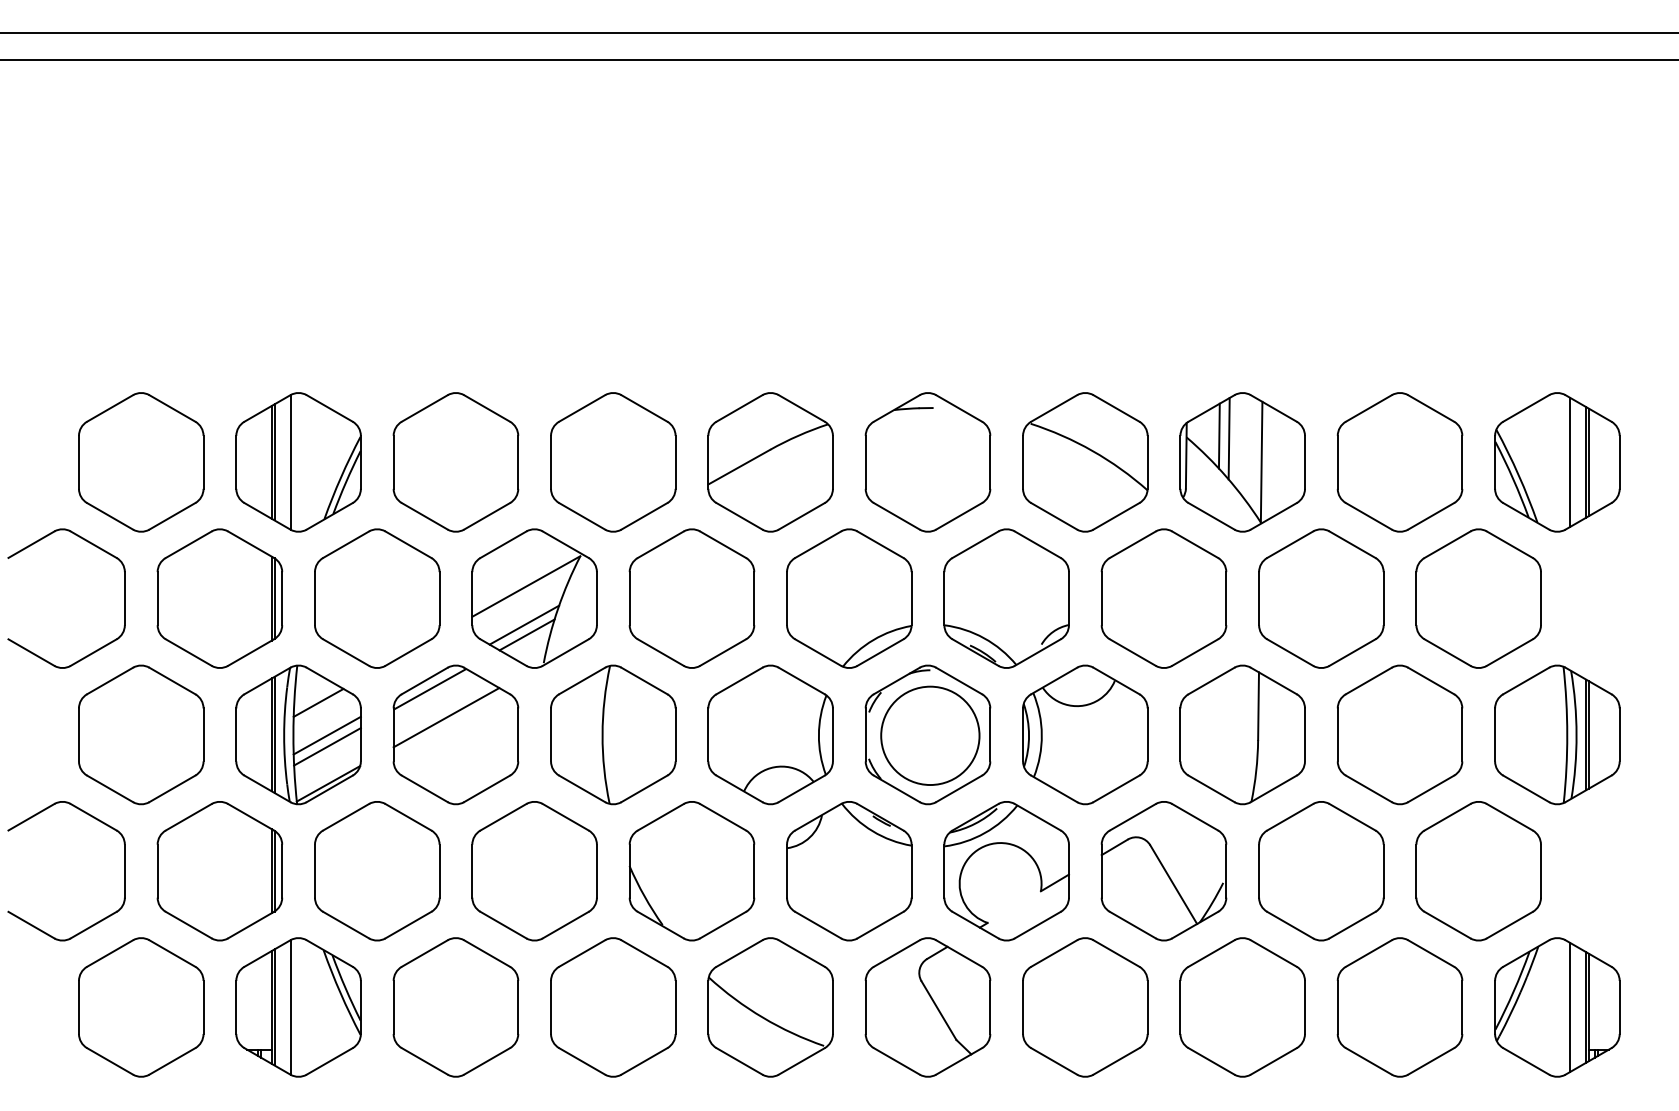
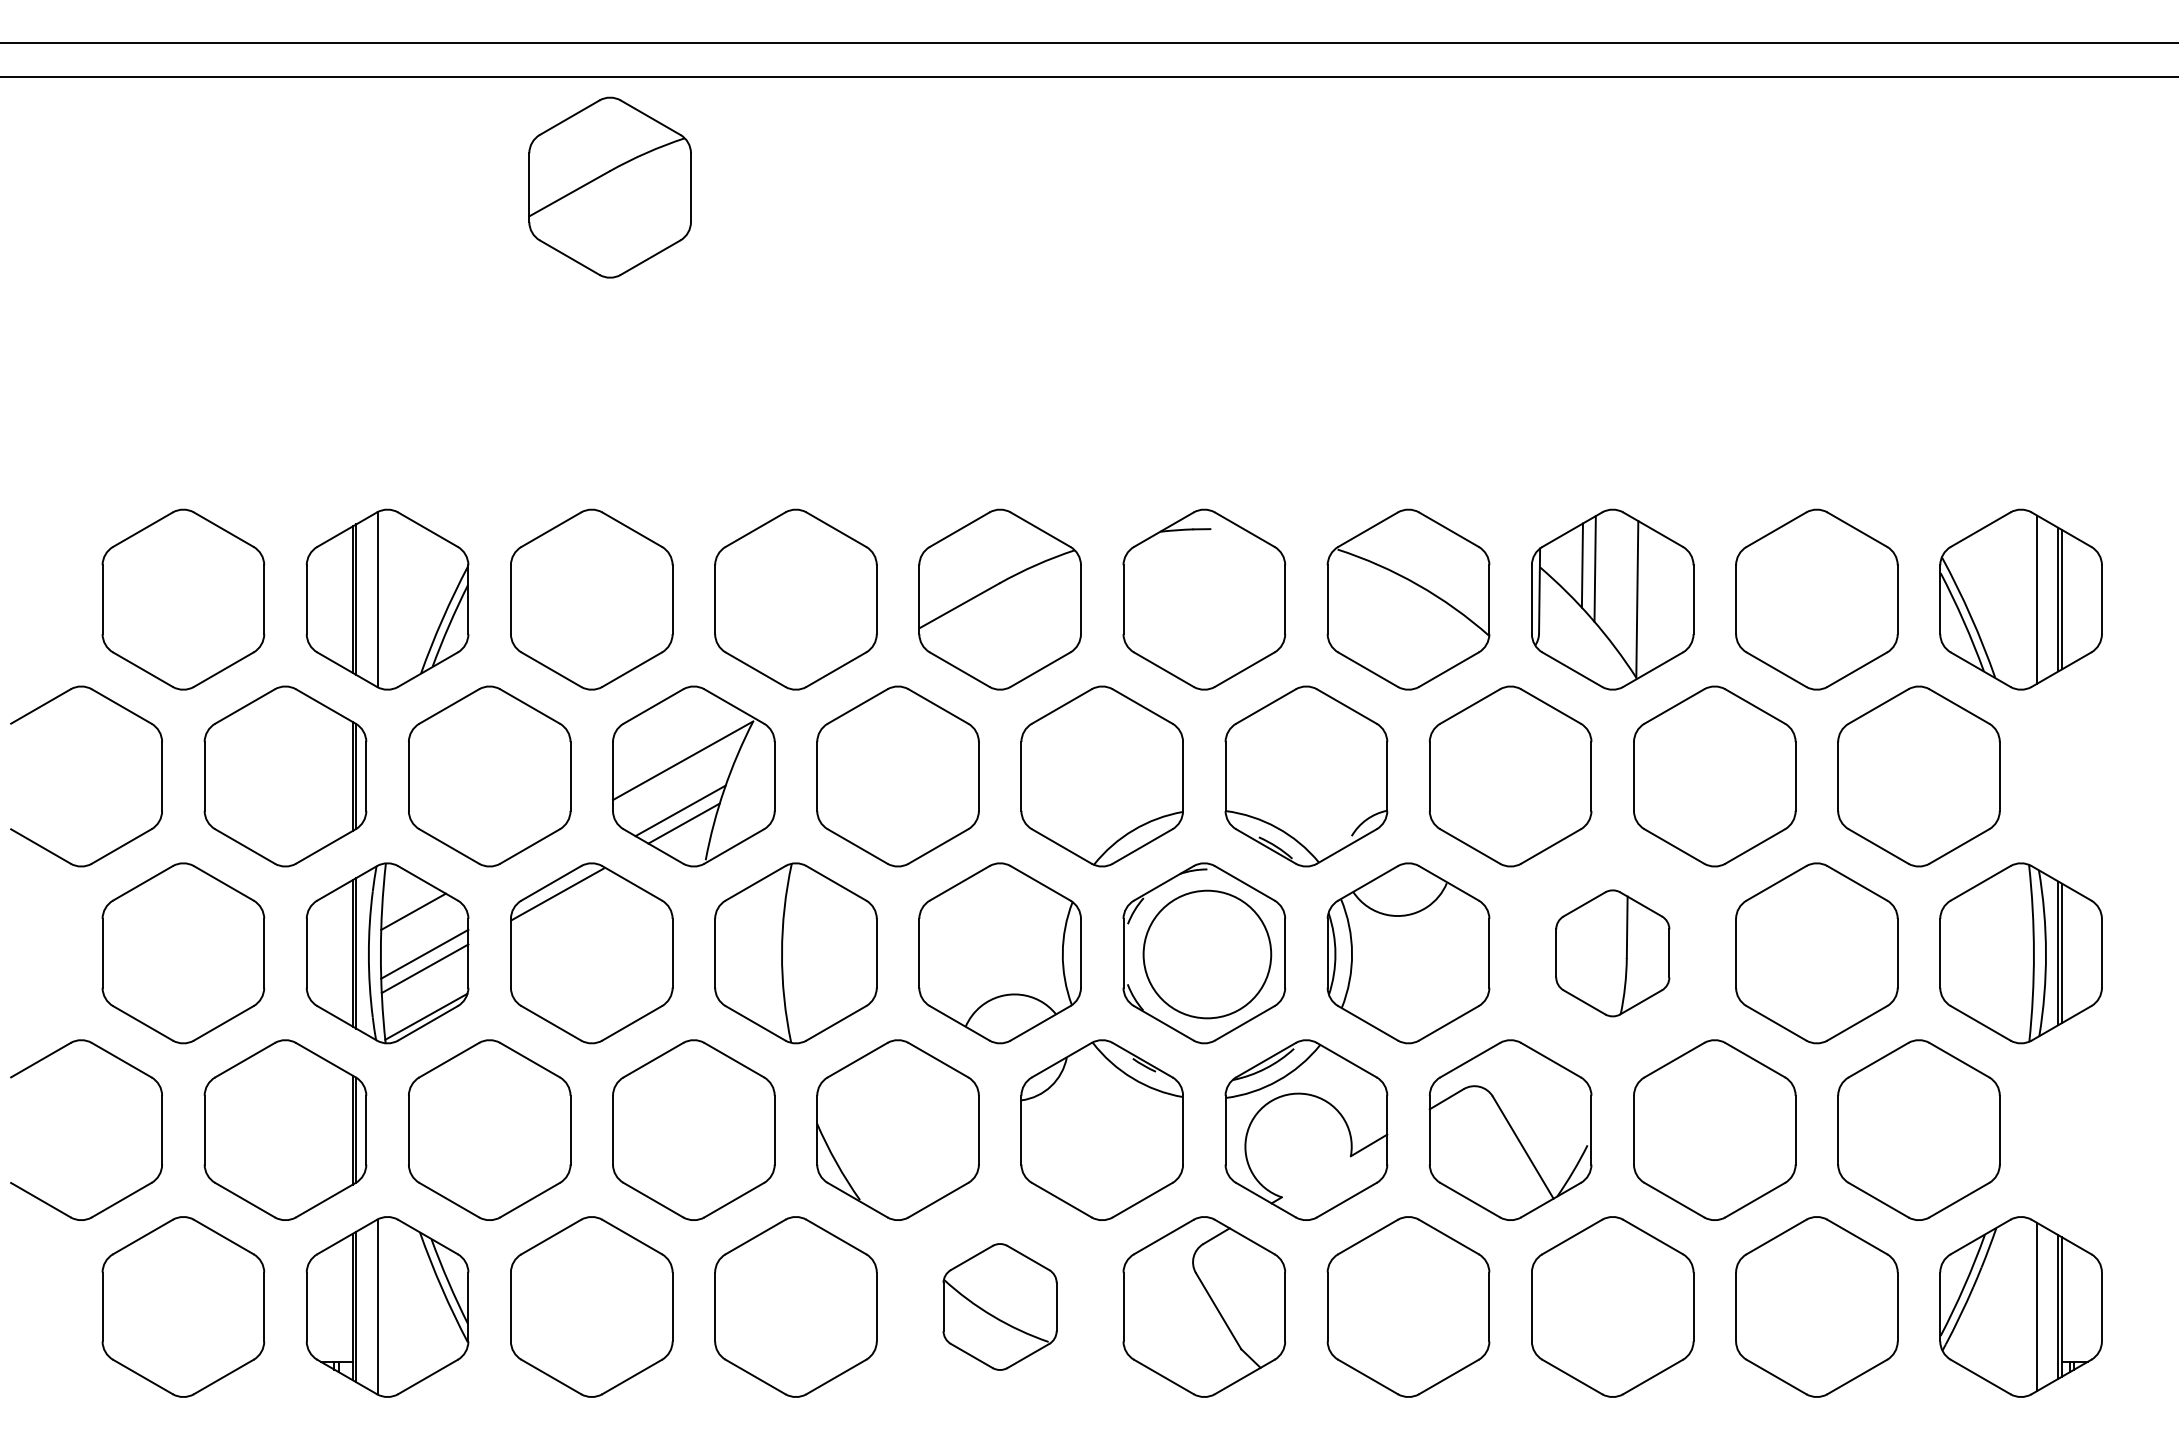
part: (469, 144) -> (609, 187), added
line: (446, 717) -> (579, 930), removed
part: (1242, 735) -> (1612, 953), size x0.7
part: (770, 1007) -> (999, 1306), size x0.7

